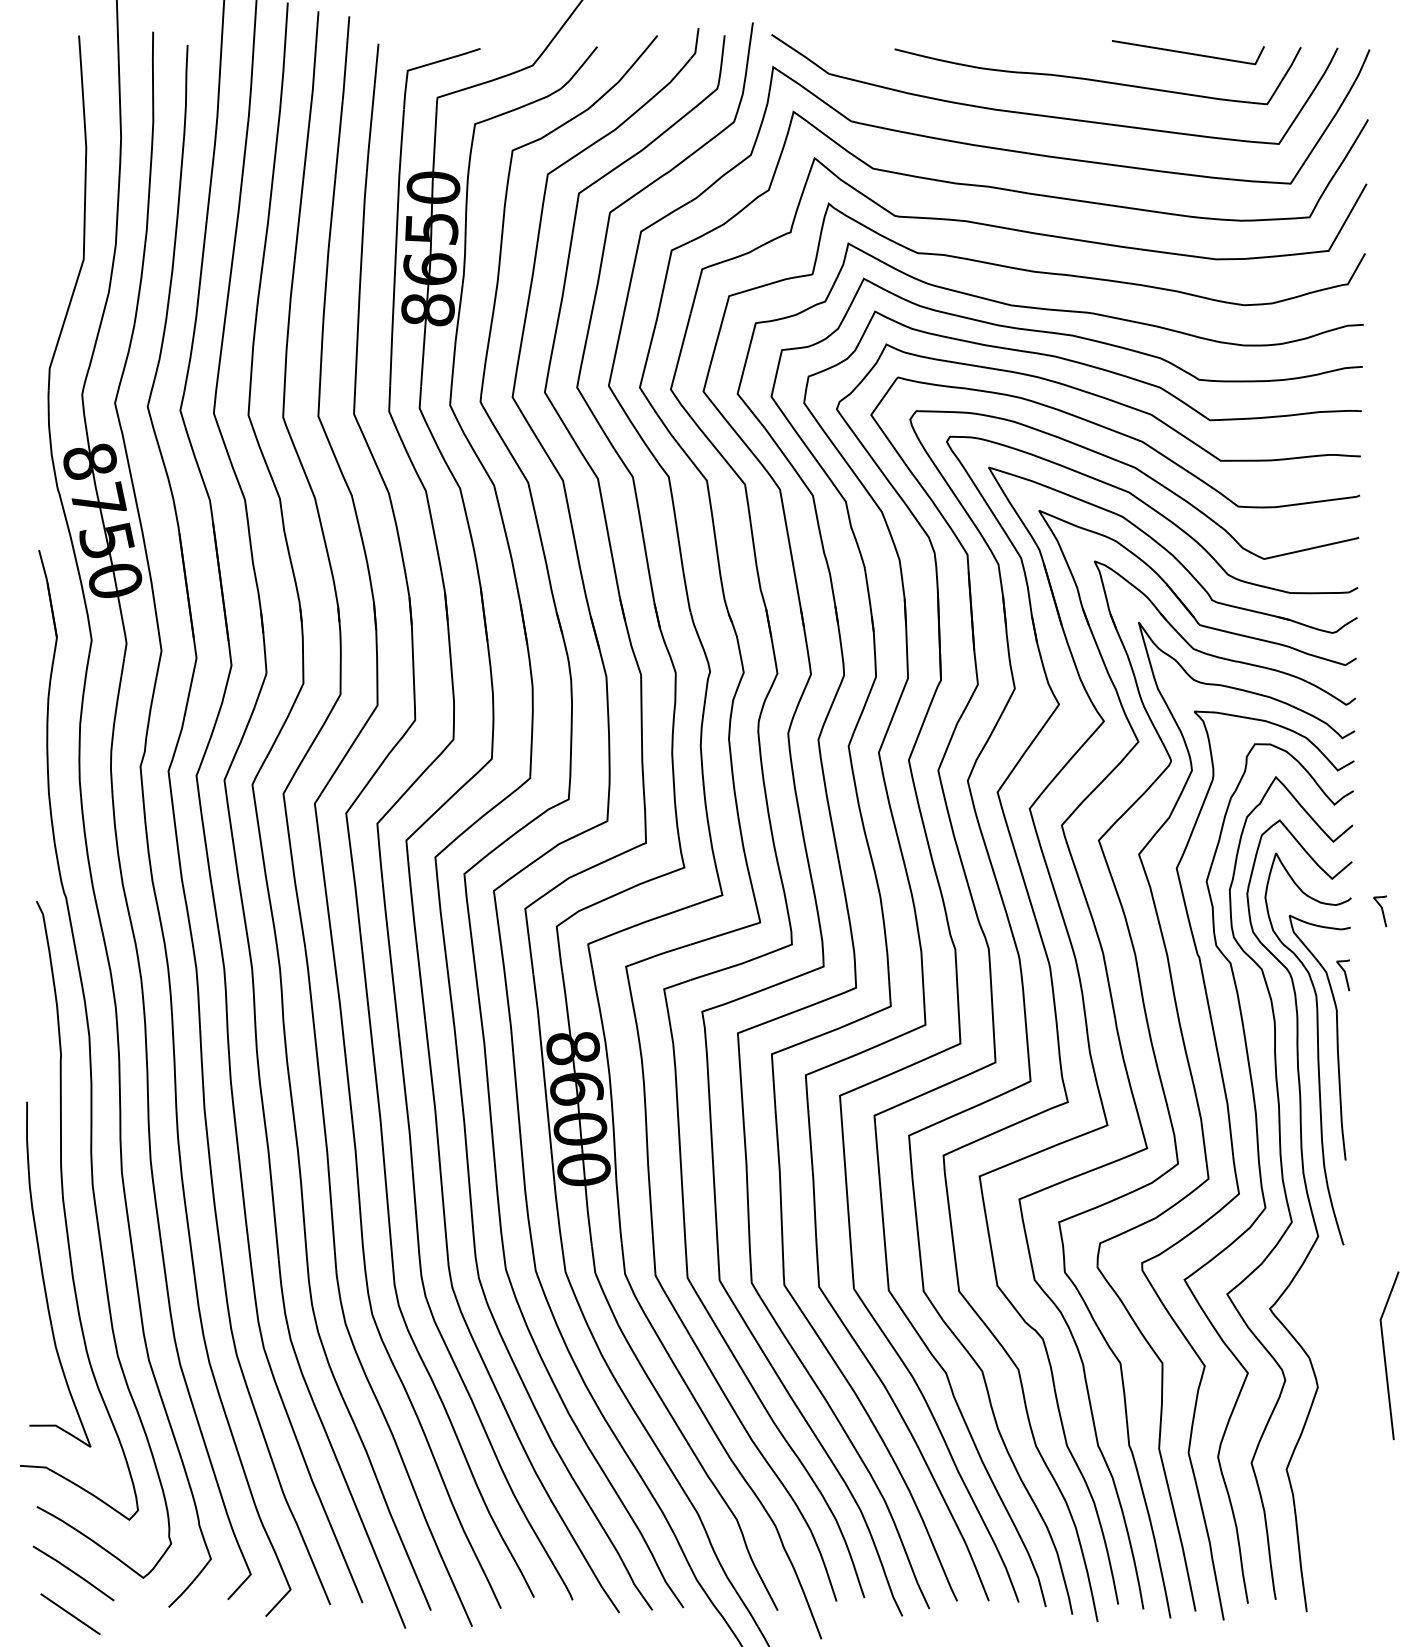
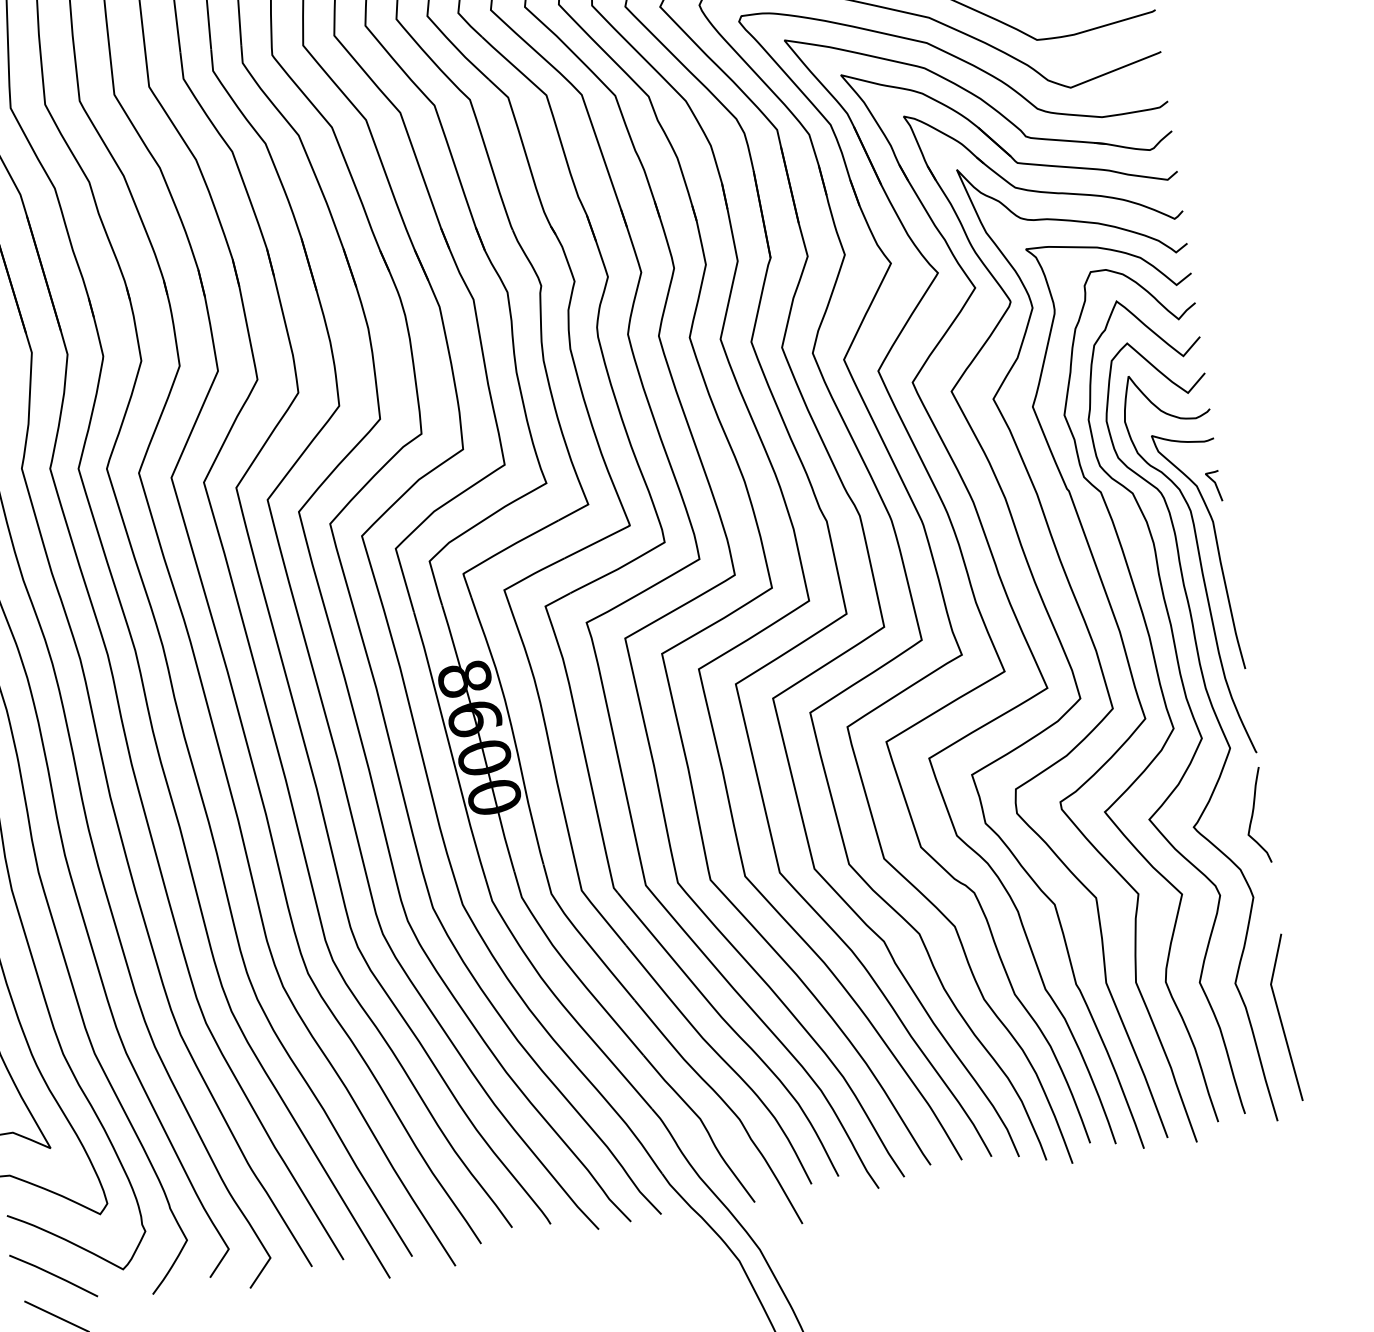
line: (1381, 911) -> (1241, 417), removed
curve: (1330, 1307) -> (1253, 816), added
line: (1385, 1355) -> (1281, 1018), moved

